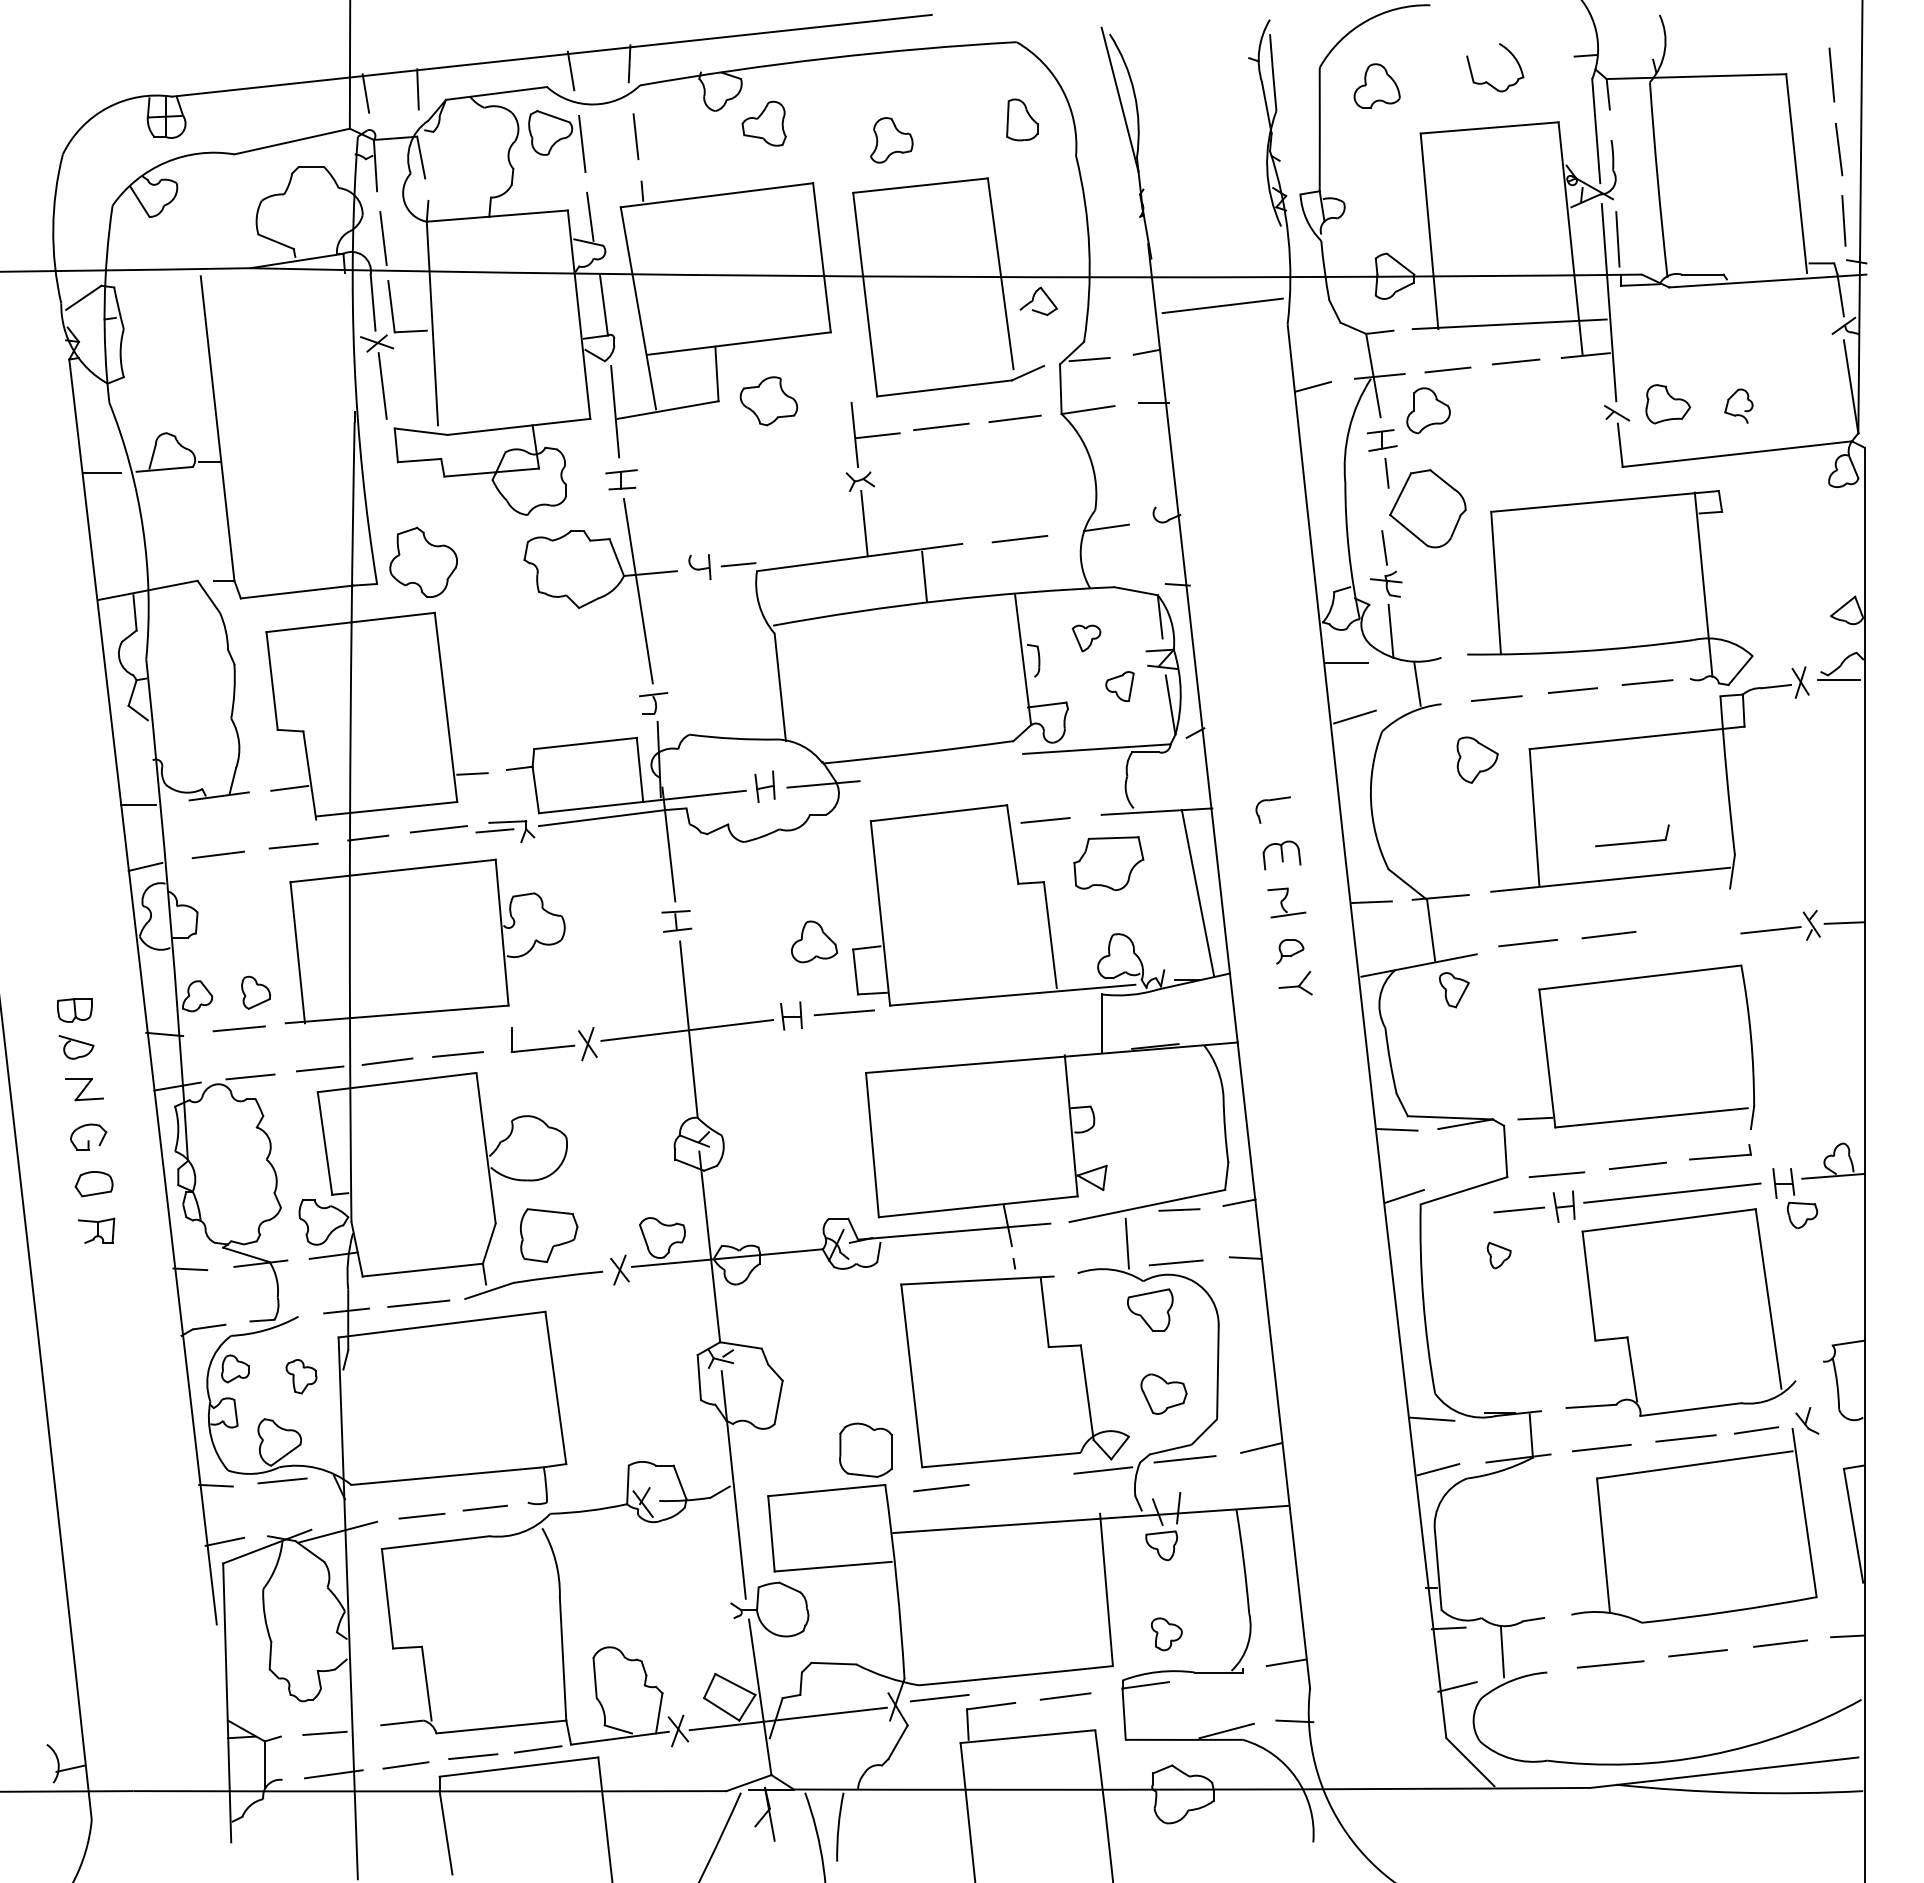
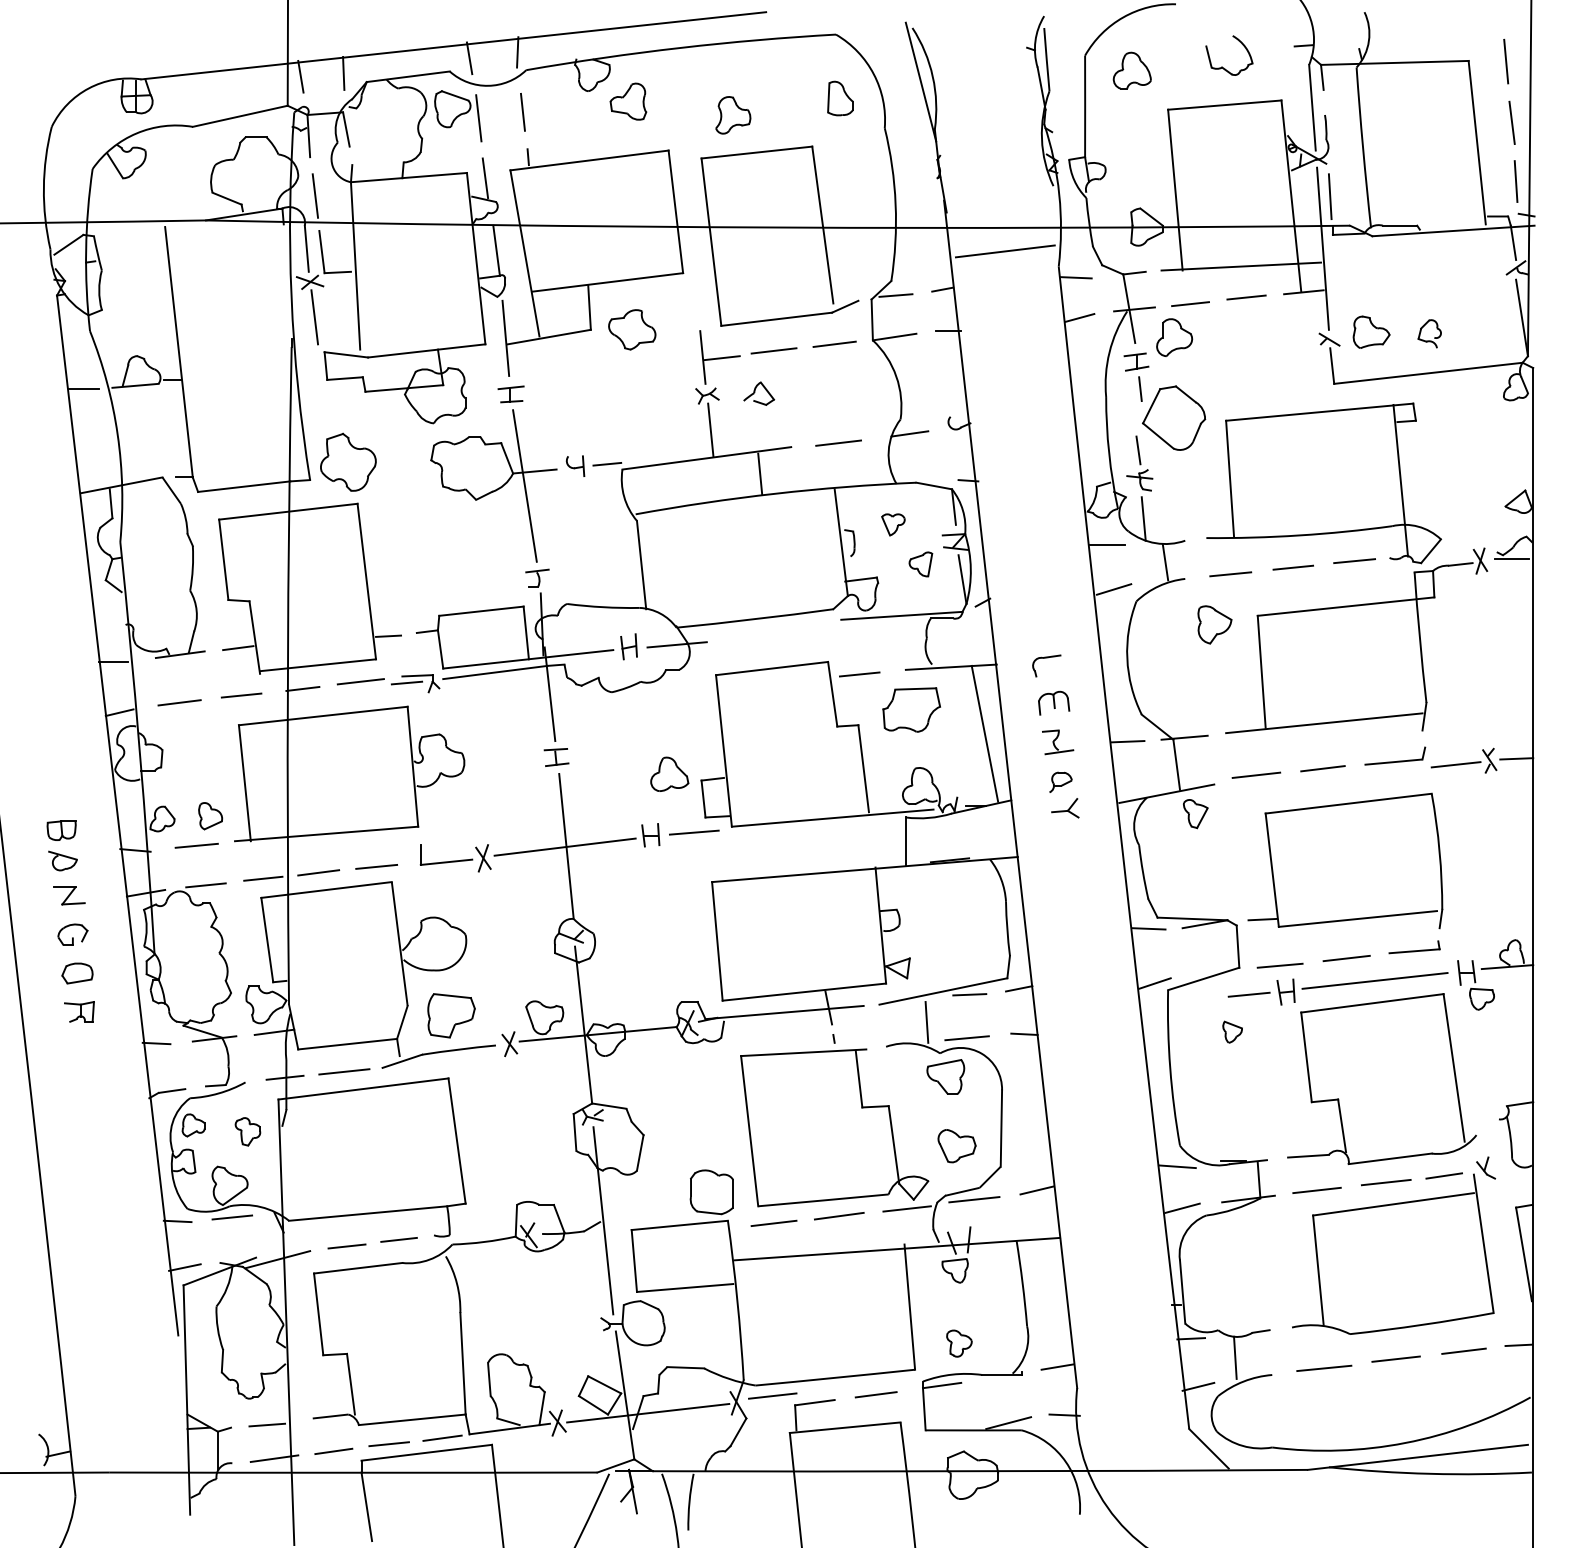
part: (1039, 301) -> (759, 393), moved
line: (1308, 337) -> (1075, 277), added
part: (1632, 835) -> (1395, 755), moved
line: (1020, 1479) -> (839, 1216), added

